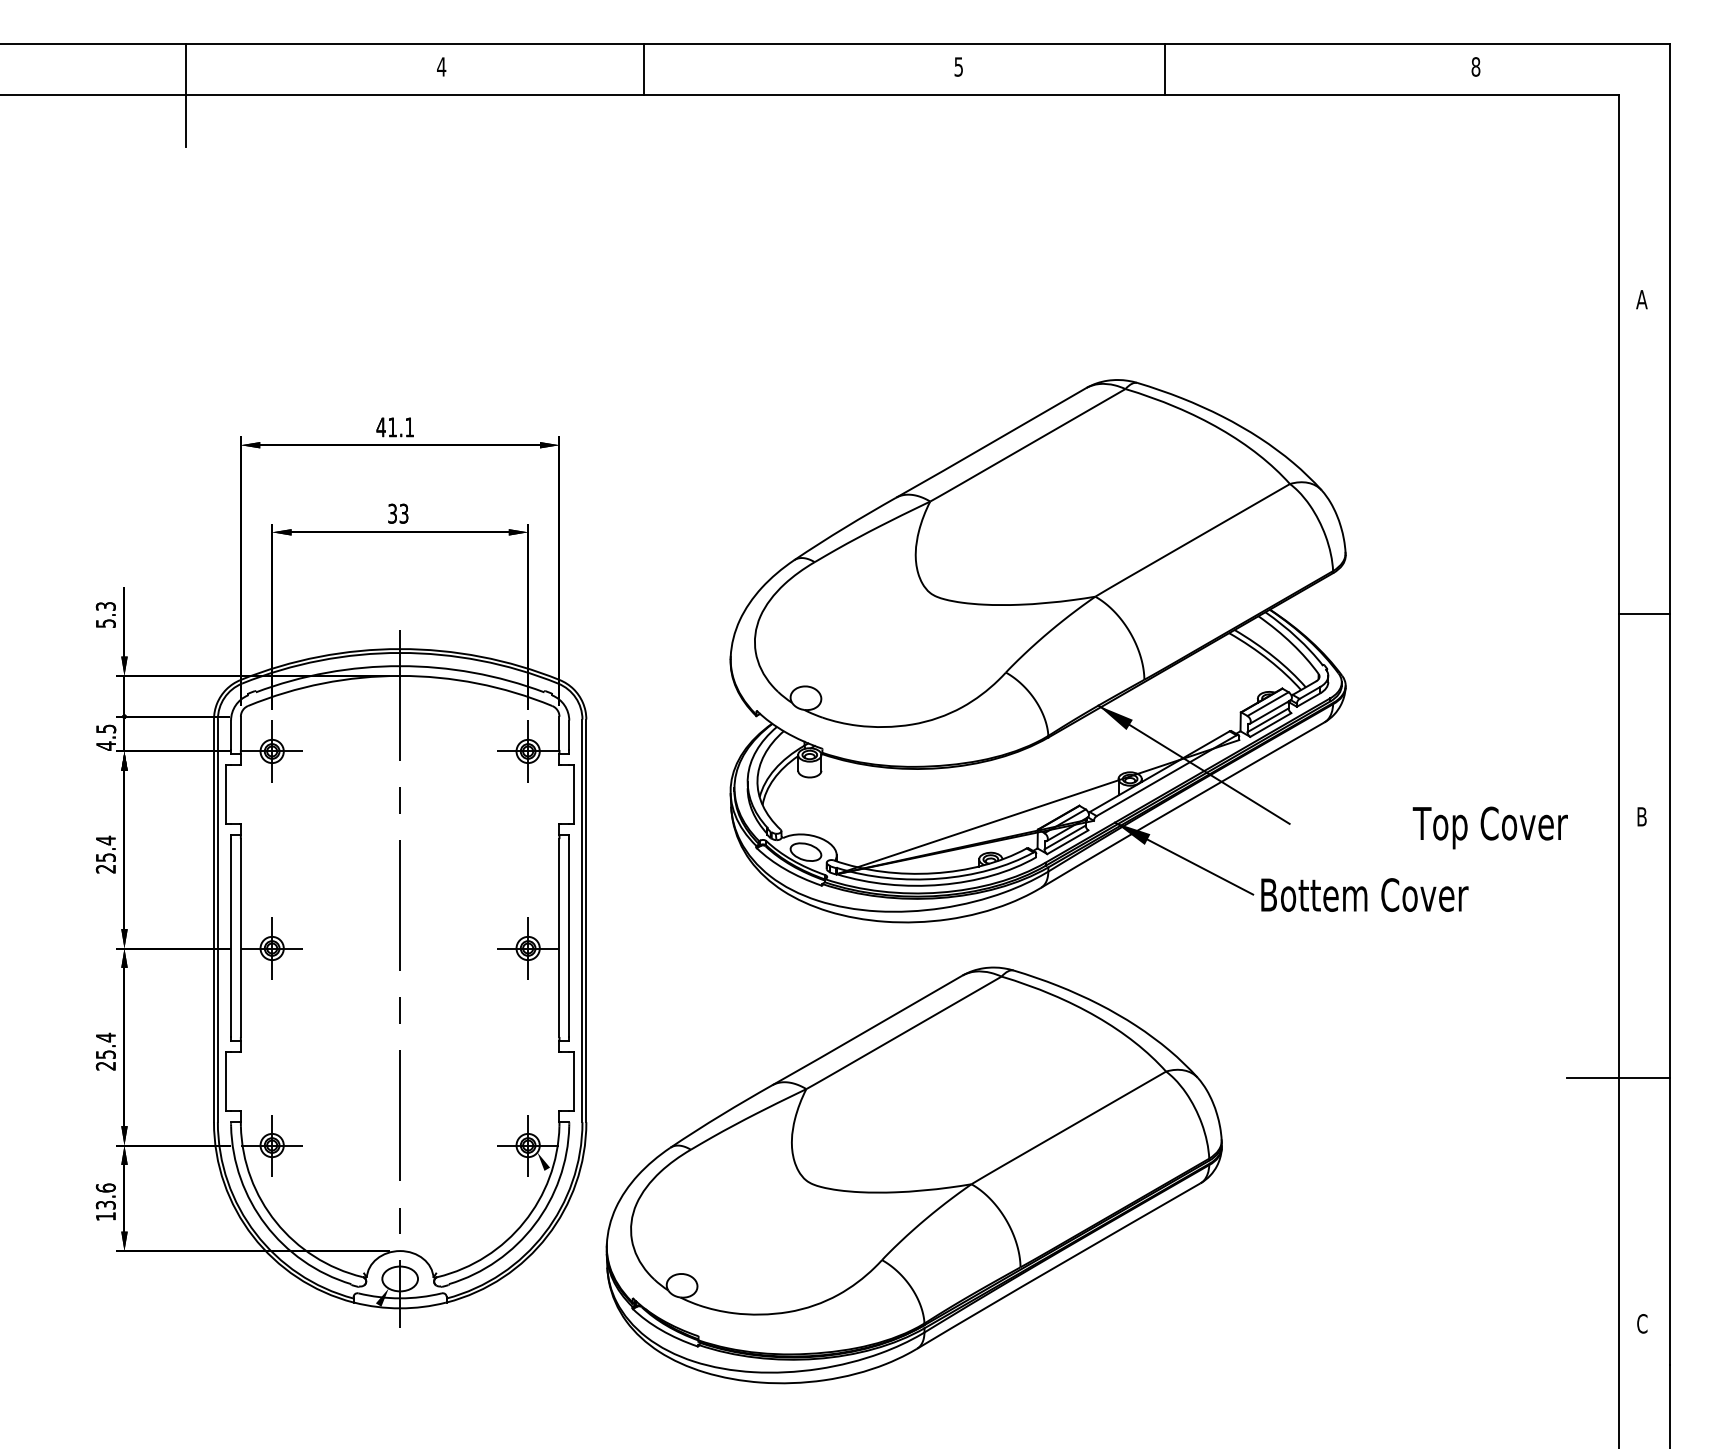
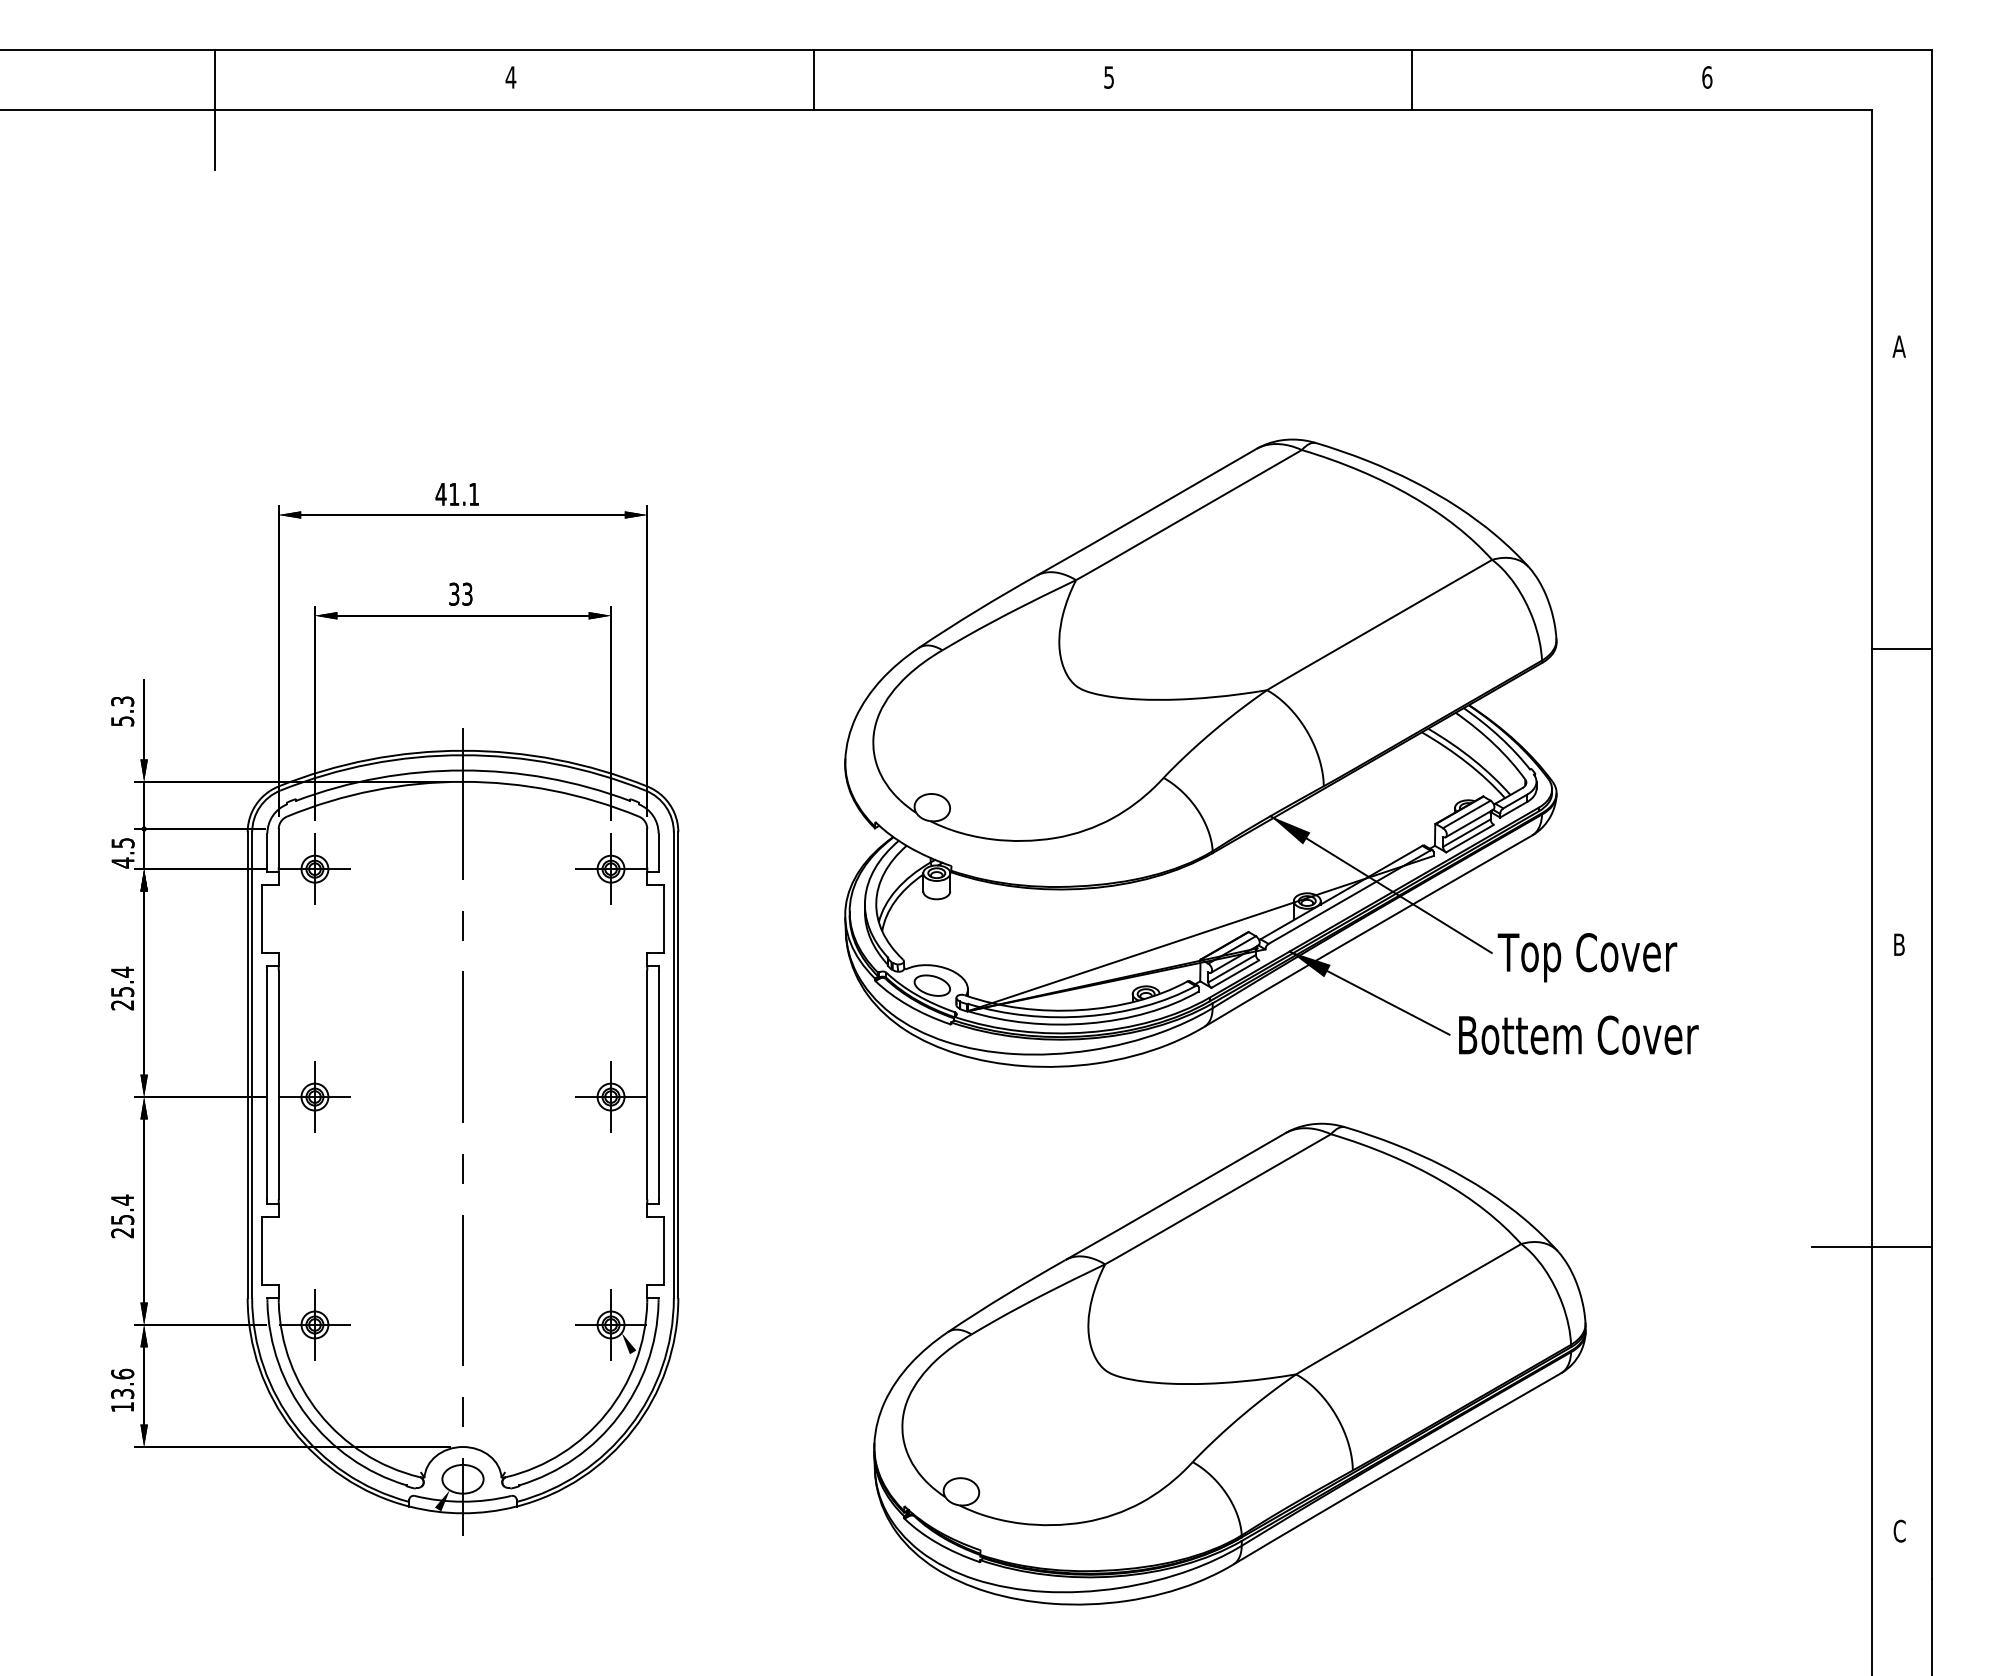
text: (1475, 66) -> (1706, 76), 8 -> 6
line: (644, 69) -> (813, 80), moved
line: (1165, 69) -> (1411, 80), moved
line: (1644, 613) -> (1902, 648), moved
text: (1489, 827) -> (1586, 957), moved
part: (913, 1175) -> (1229, 1364), moved

